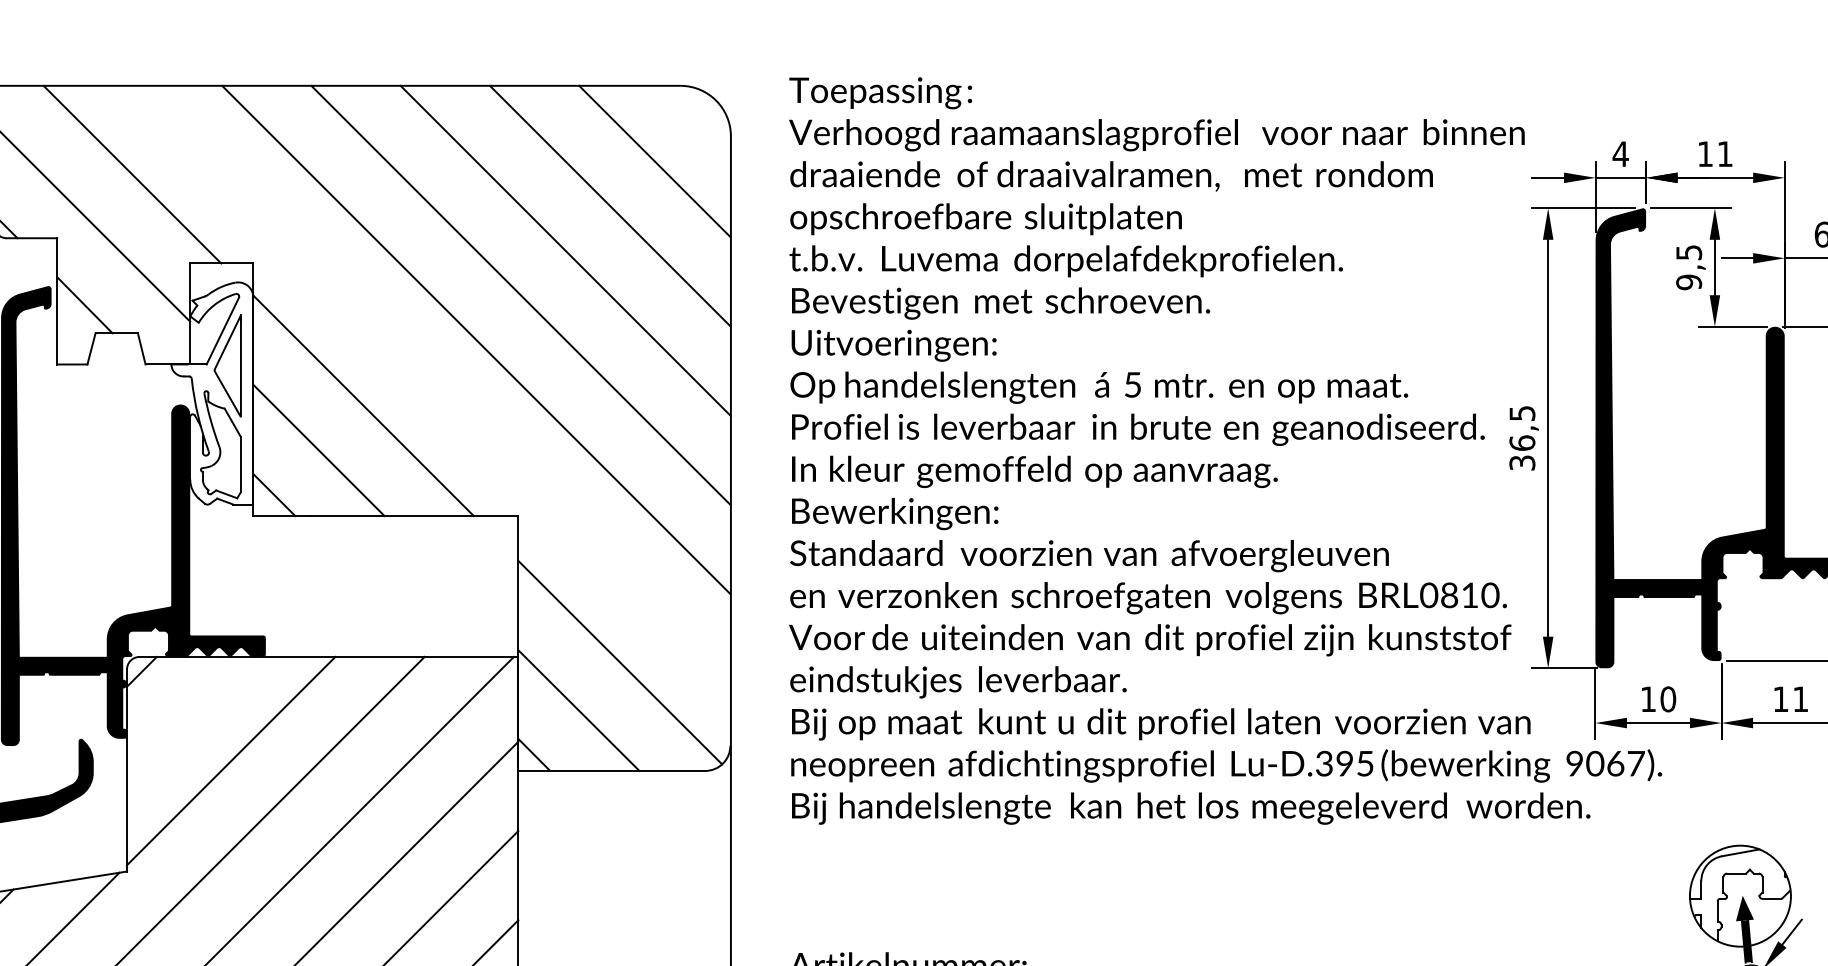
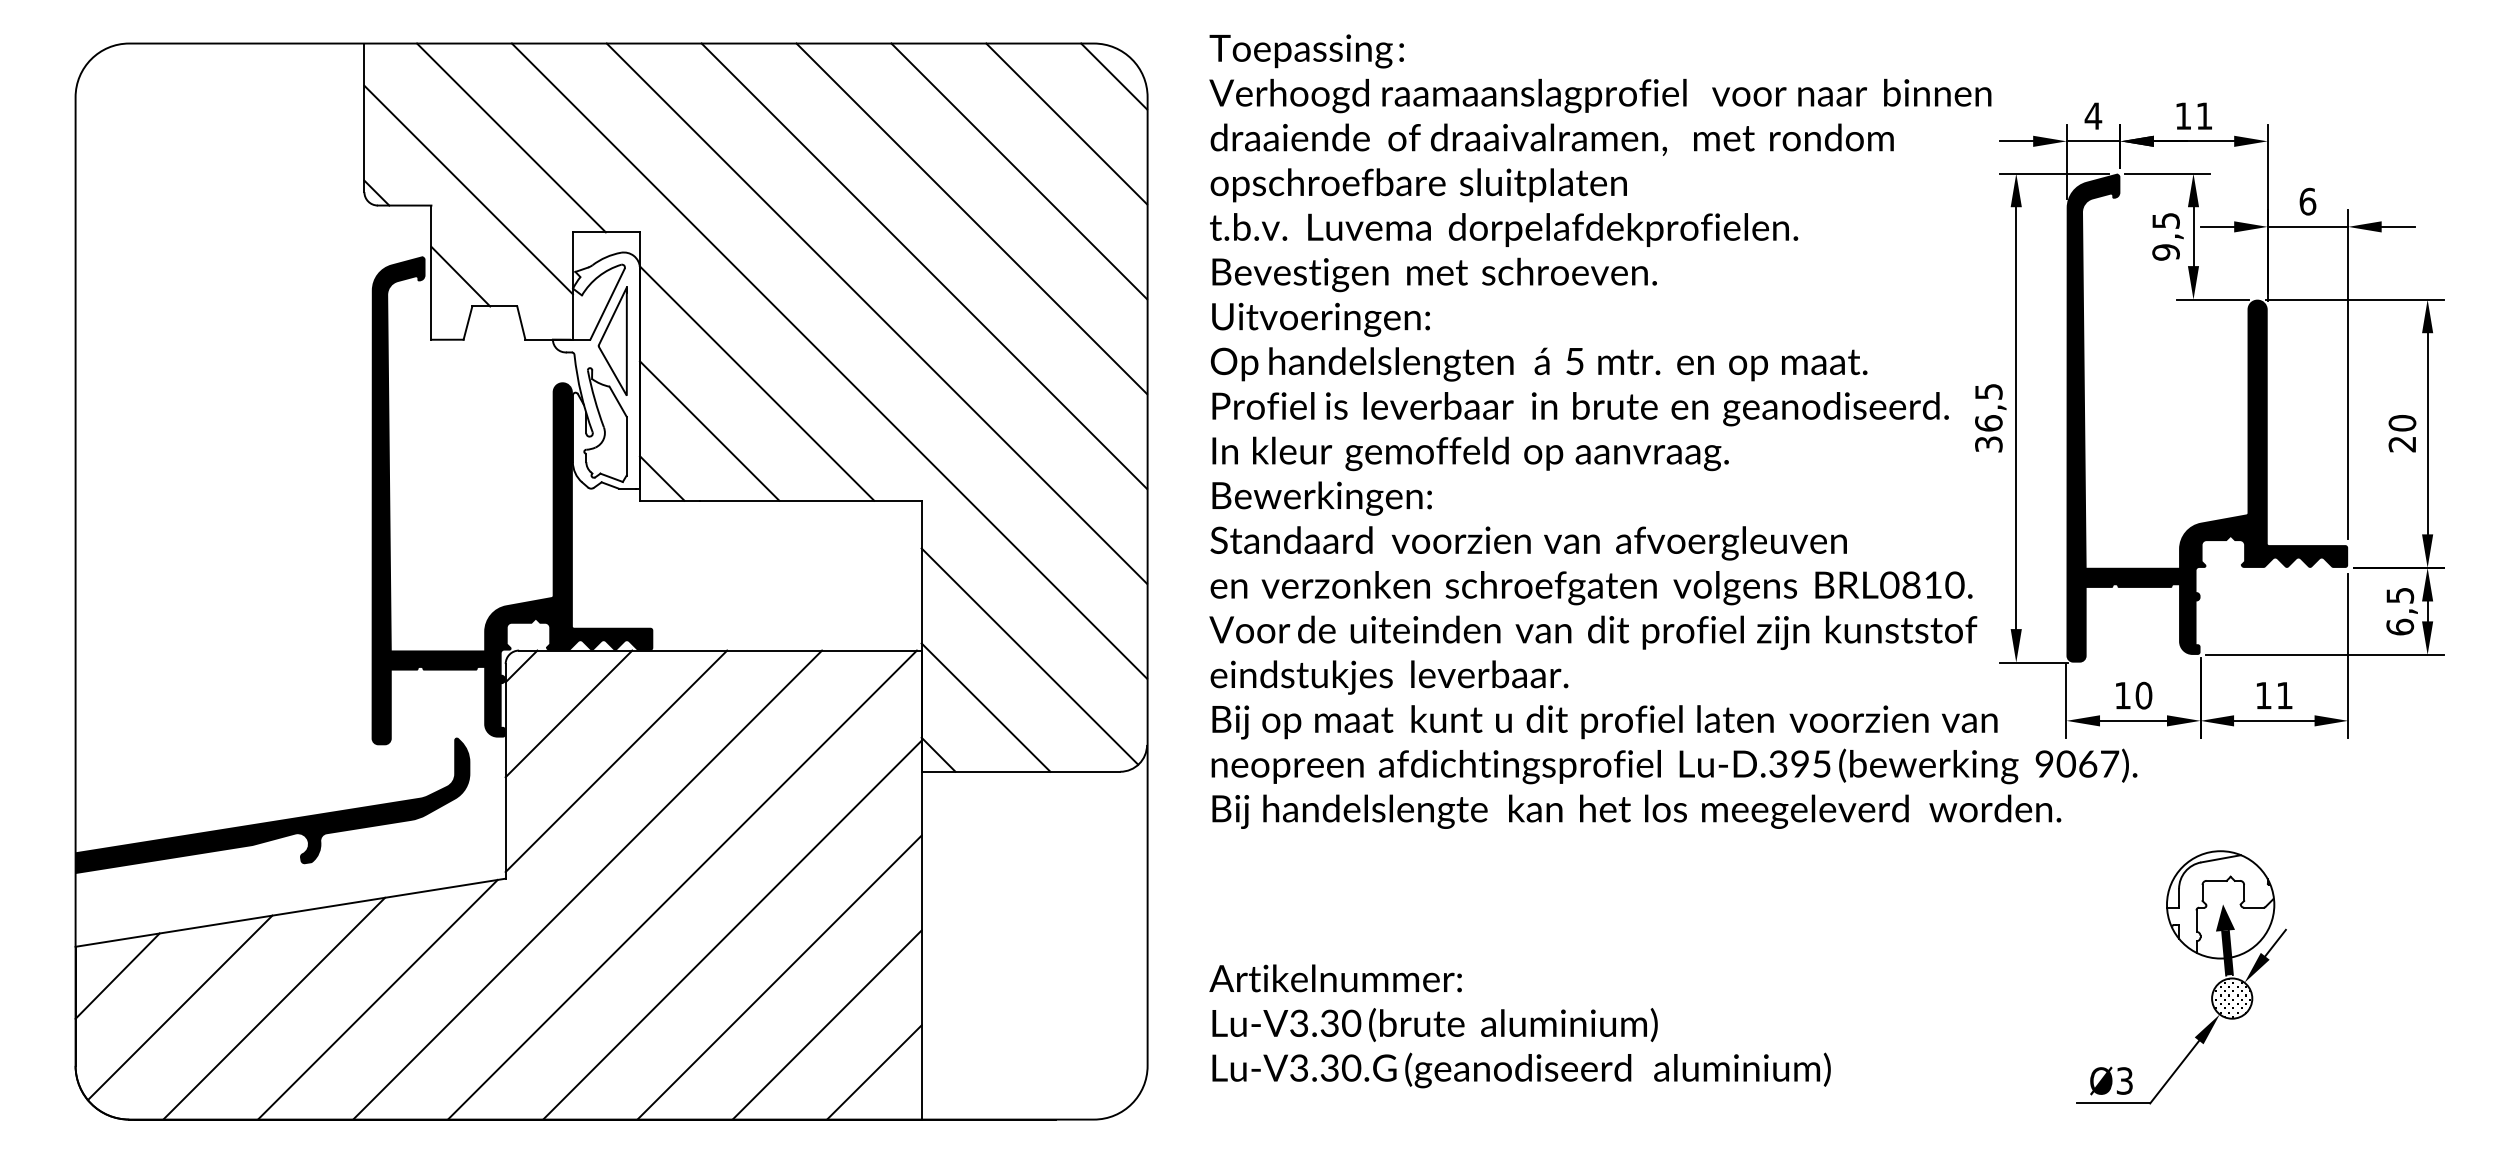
line: (699, 116) -> (1114, 76), added
line: (431, 384) -> (829, 360), added
line: (186, 716) -> (568, 713), added

